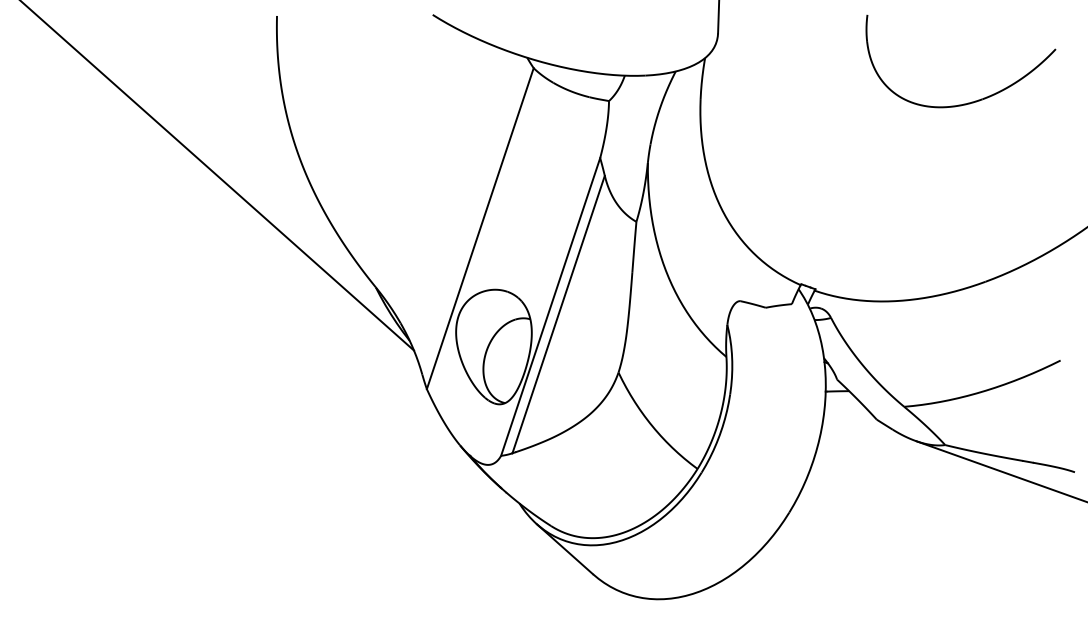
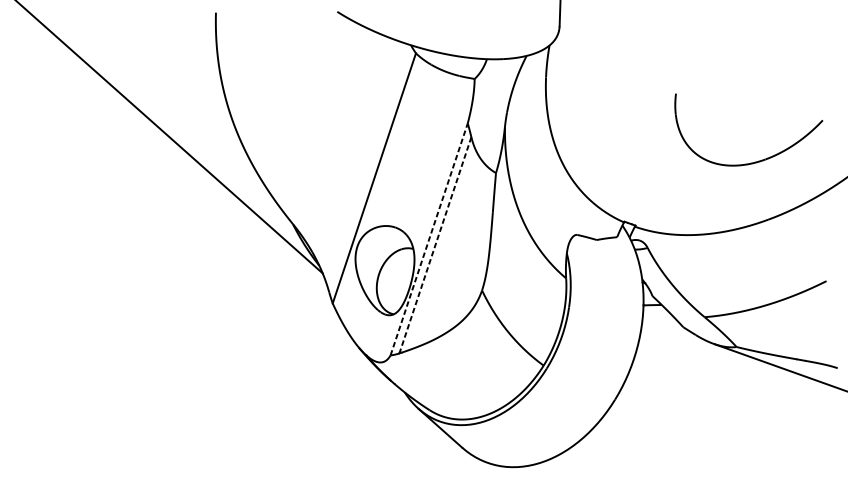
part: (971, 101) -> (757, 161), moved
line: (550, 306) -> (429, 239), solid -> dashed
line: (558, 315) -> (435, 246), solid -> dashed

